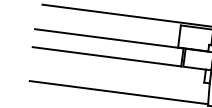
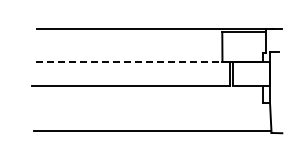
line: (109, 39) -> (130, 62), solid -> dashed

